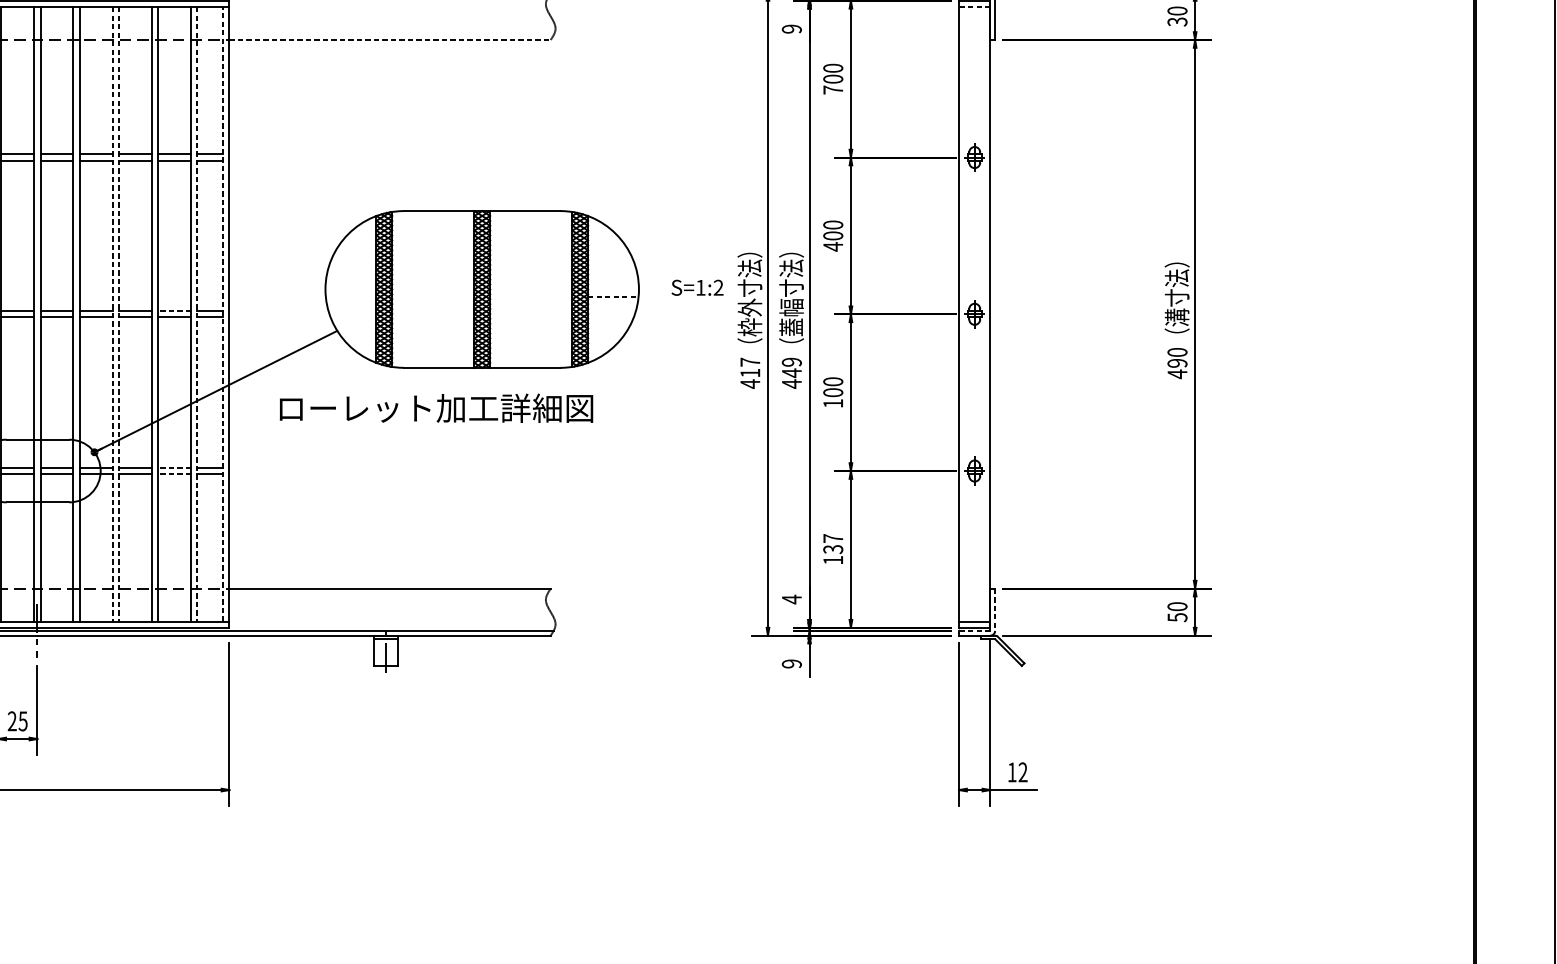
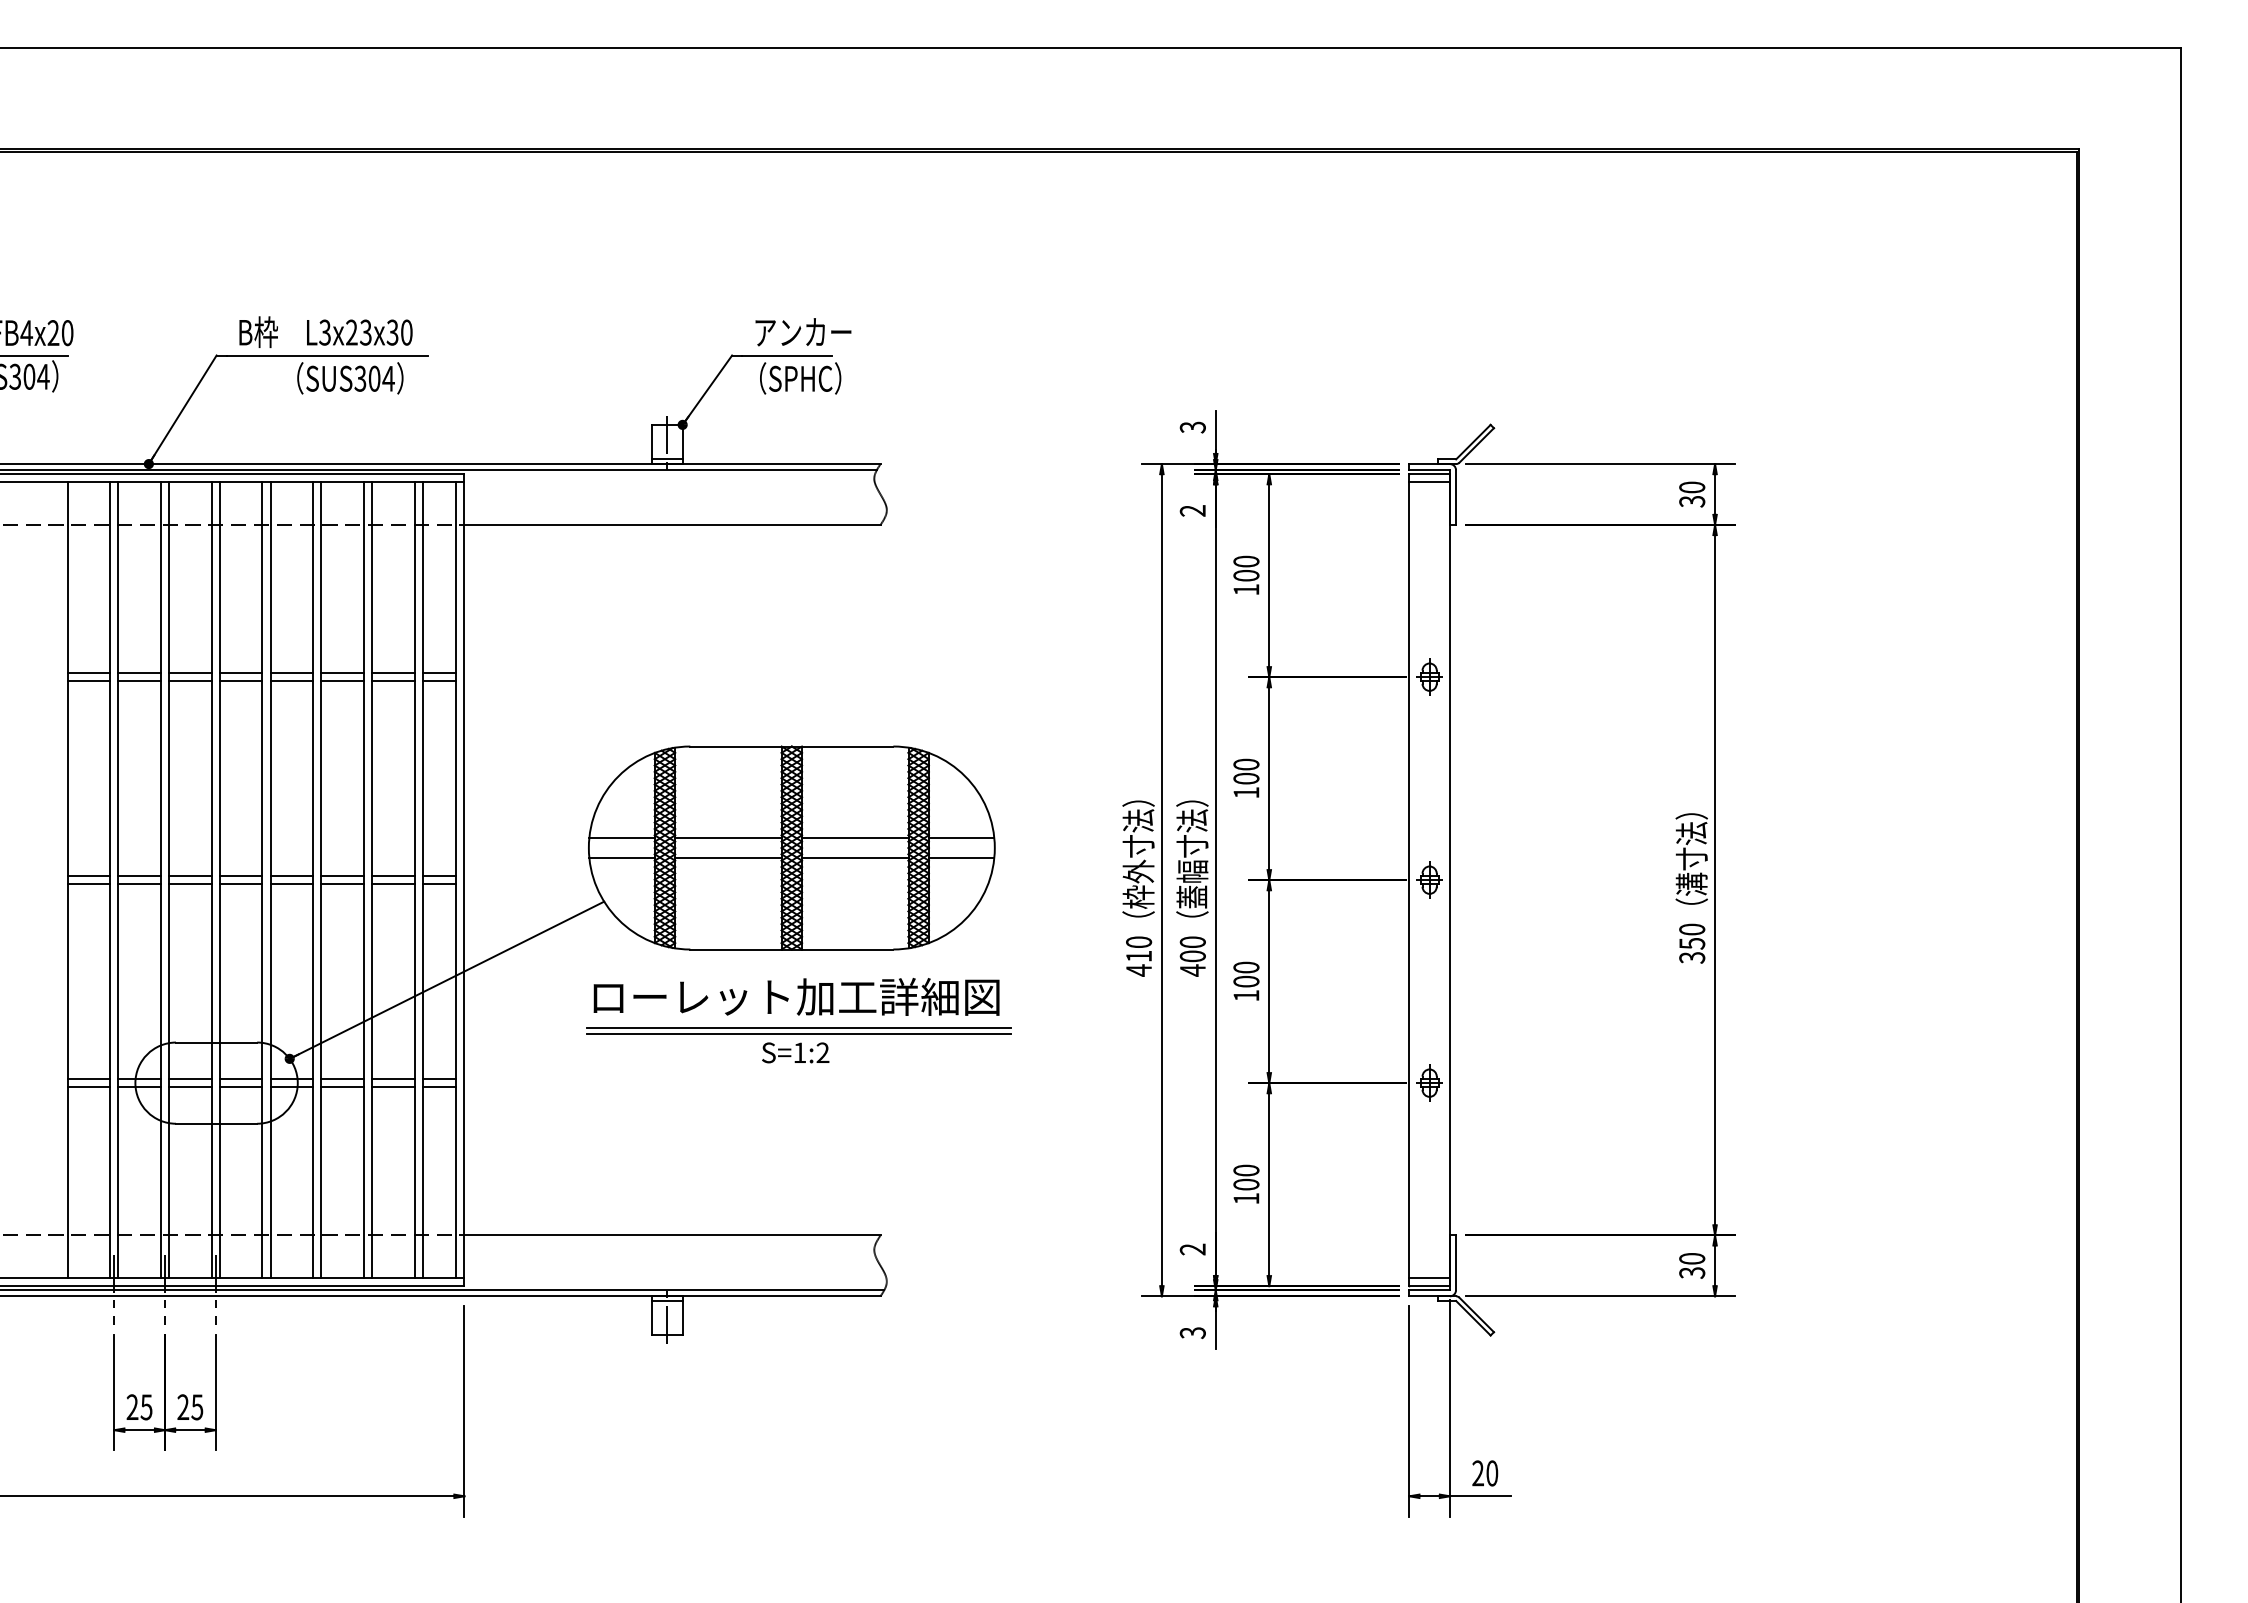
line: (974, 7) -> (1429, 482), dashed -> solid
text: (791, 28) -> (1192, 510), 9 -> 2
line: (390, 39) -> (673, 524), dashed -> solid
text: (833, 89) -> (1246, 589), 700 -> 100
text: (833, 246) -> (1246, 792), 400 -> 100
line: (350, 281) -> (621, 837), added
line: (433, 281) -> (728, 837), added
line: (530, 281) -> (854, 837), added
line: (613, 281) -> (961, 837), added
text: (697, 287) -> (795, 1052), moved
line: (350, 297) -> (621, 858), added
line: (433, 297) -> (728, 858), added
line: (530, 297) -> (854, 858), added
line: (613, 297) -> (961, 858), dashed -> solid
line: (173, 311) -> (392, 876), dashed -> solid
line: (112, 314) -> (313, 880), dashed -> solid
line: (119, 314) -> (321, 880), dashed -> solid
line: (197, 314) -> (422, 880), dashed -> solid
line: (223, 314) -> (456, 880), dashed -> solid
text: (750, 361) -> (1139, 941), 417 -> 410
text: (791, 367) -> (1192, 949), 449 -> 400
text: (1177, 369) -> (1692, 951), 490 -> 350
text: (436, 407) -> (796, 996), moved
line: (487, 428) -> (798, 1028), added
line: (487, 432) -> (798, 1033), added
line: (173, 468) -> (392, 1079), dashed -> solid
line: (173, 474) -> (392, 1087), dashed -> solid
text: (833, 543) -> (1246, 1177), 137 -> 100
text: (791, 599) -> (1192, 1249), 4 -> 2
line: (995, 610) -> (1456, 1263), dashed -> solid
text: (1176, 617) -> (1691, 1272), 50 -> 30
line: (974, 631) -> (1429, 1290), dashed -> solid
text: (791, 664) -> (1192, 1333), 9 -> 3
text: (1017, 772) -> (1485, 1473), 12 -> 20

